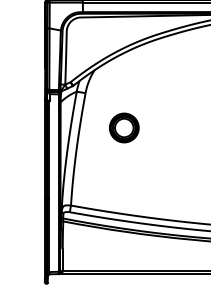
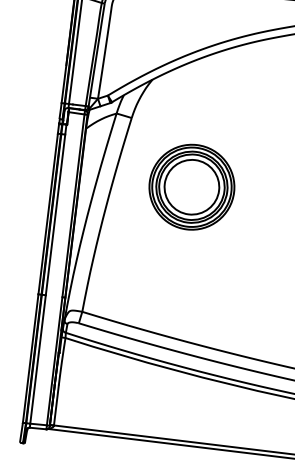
part: (124, 127) -> (192, 186), size x1.67

